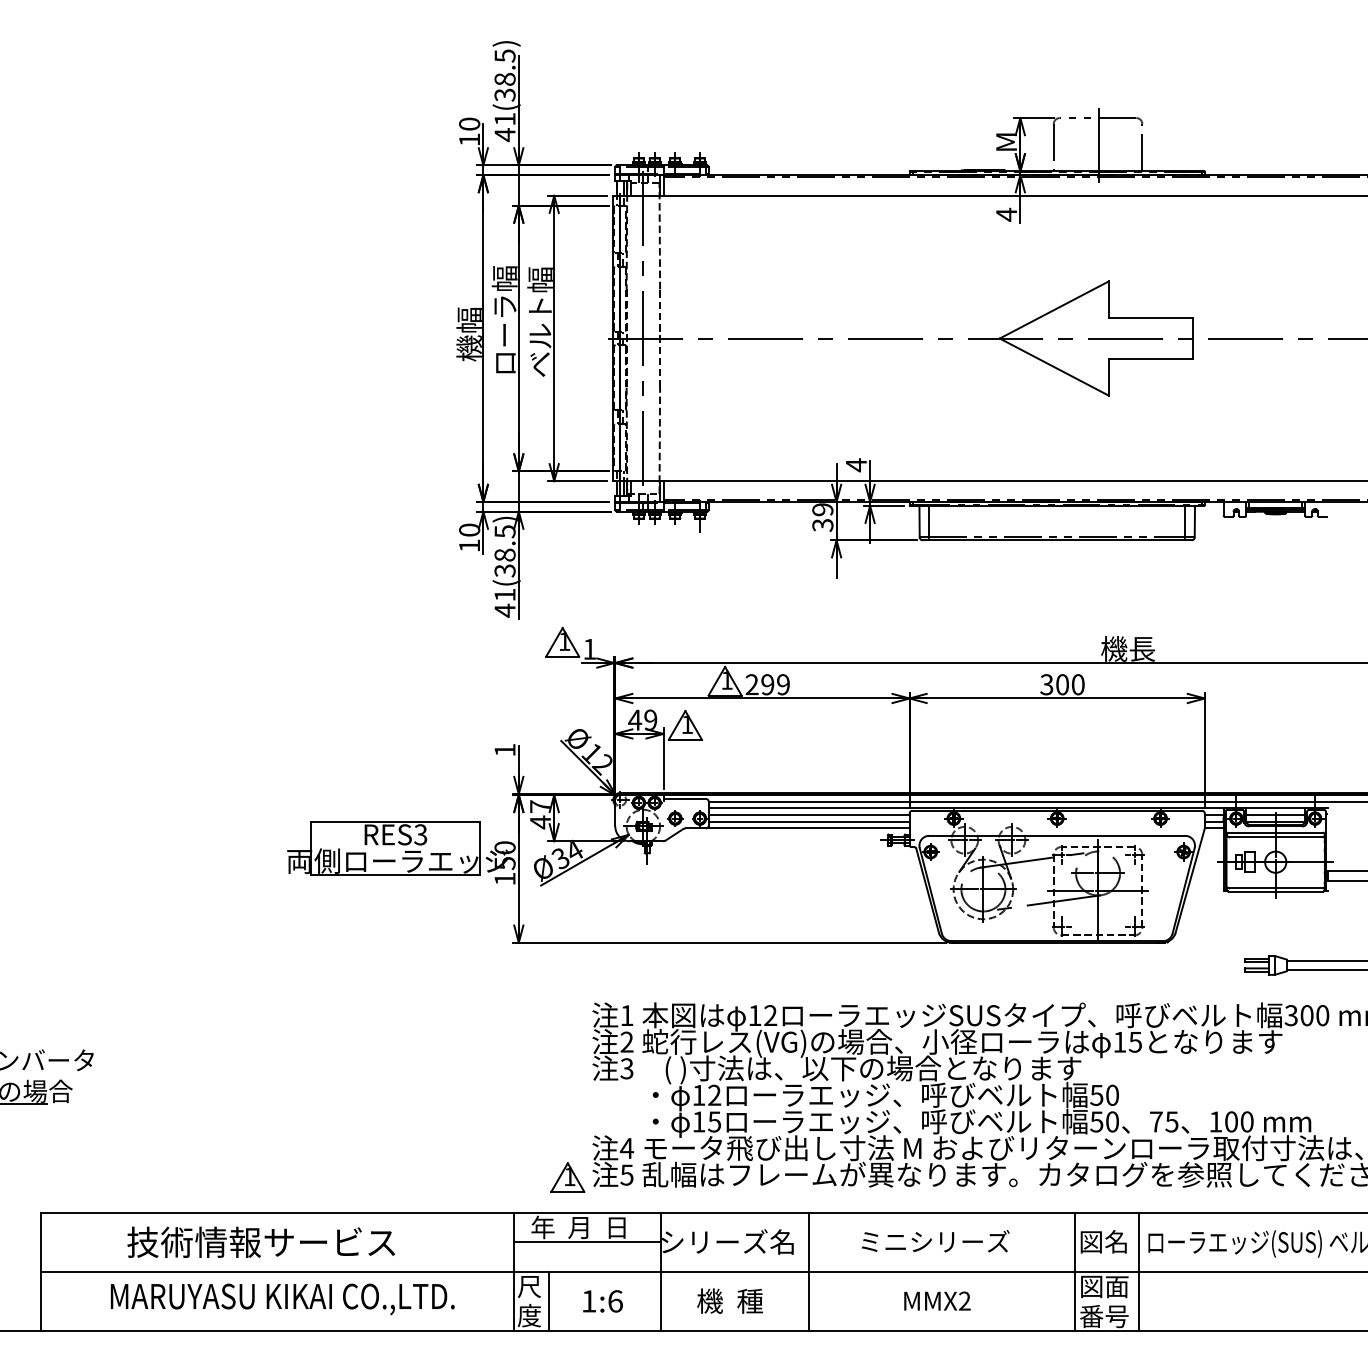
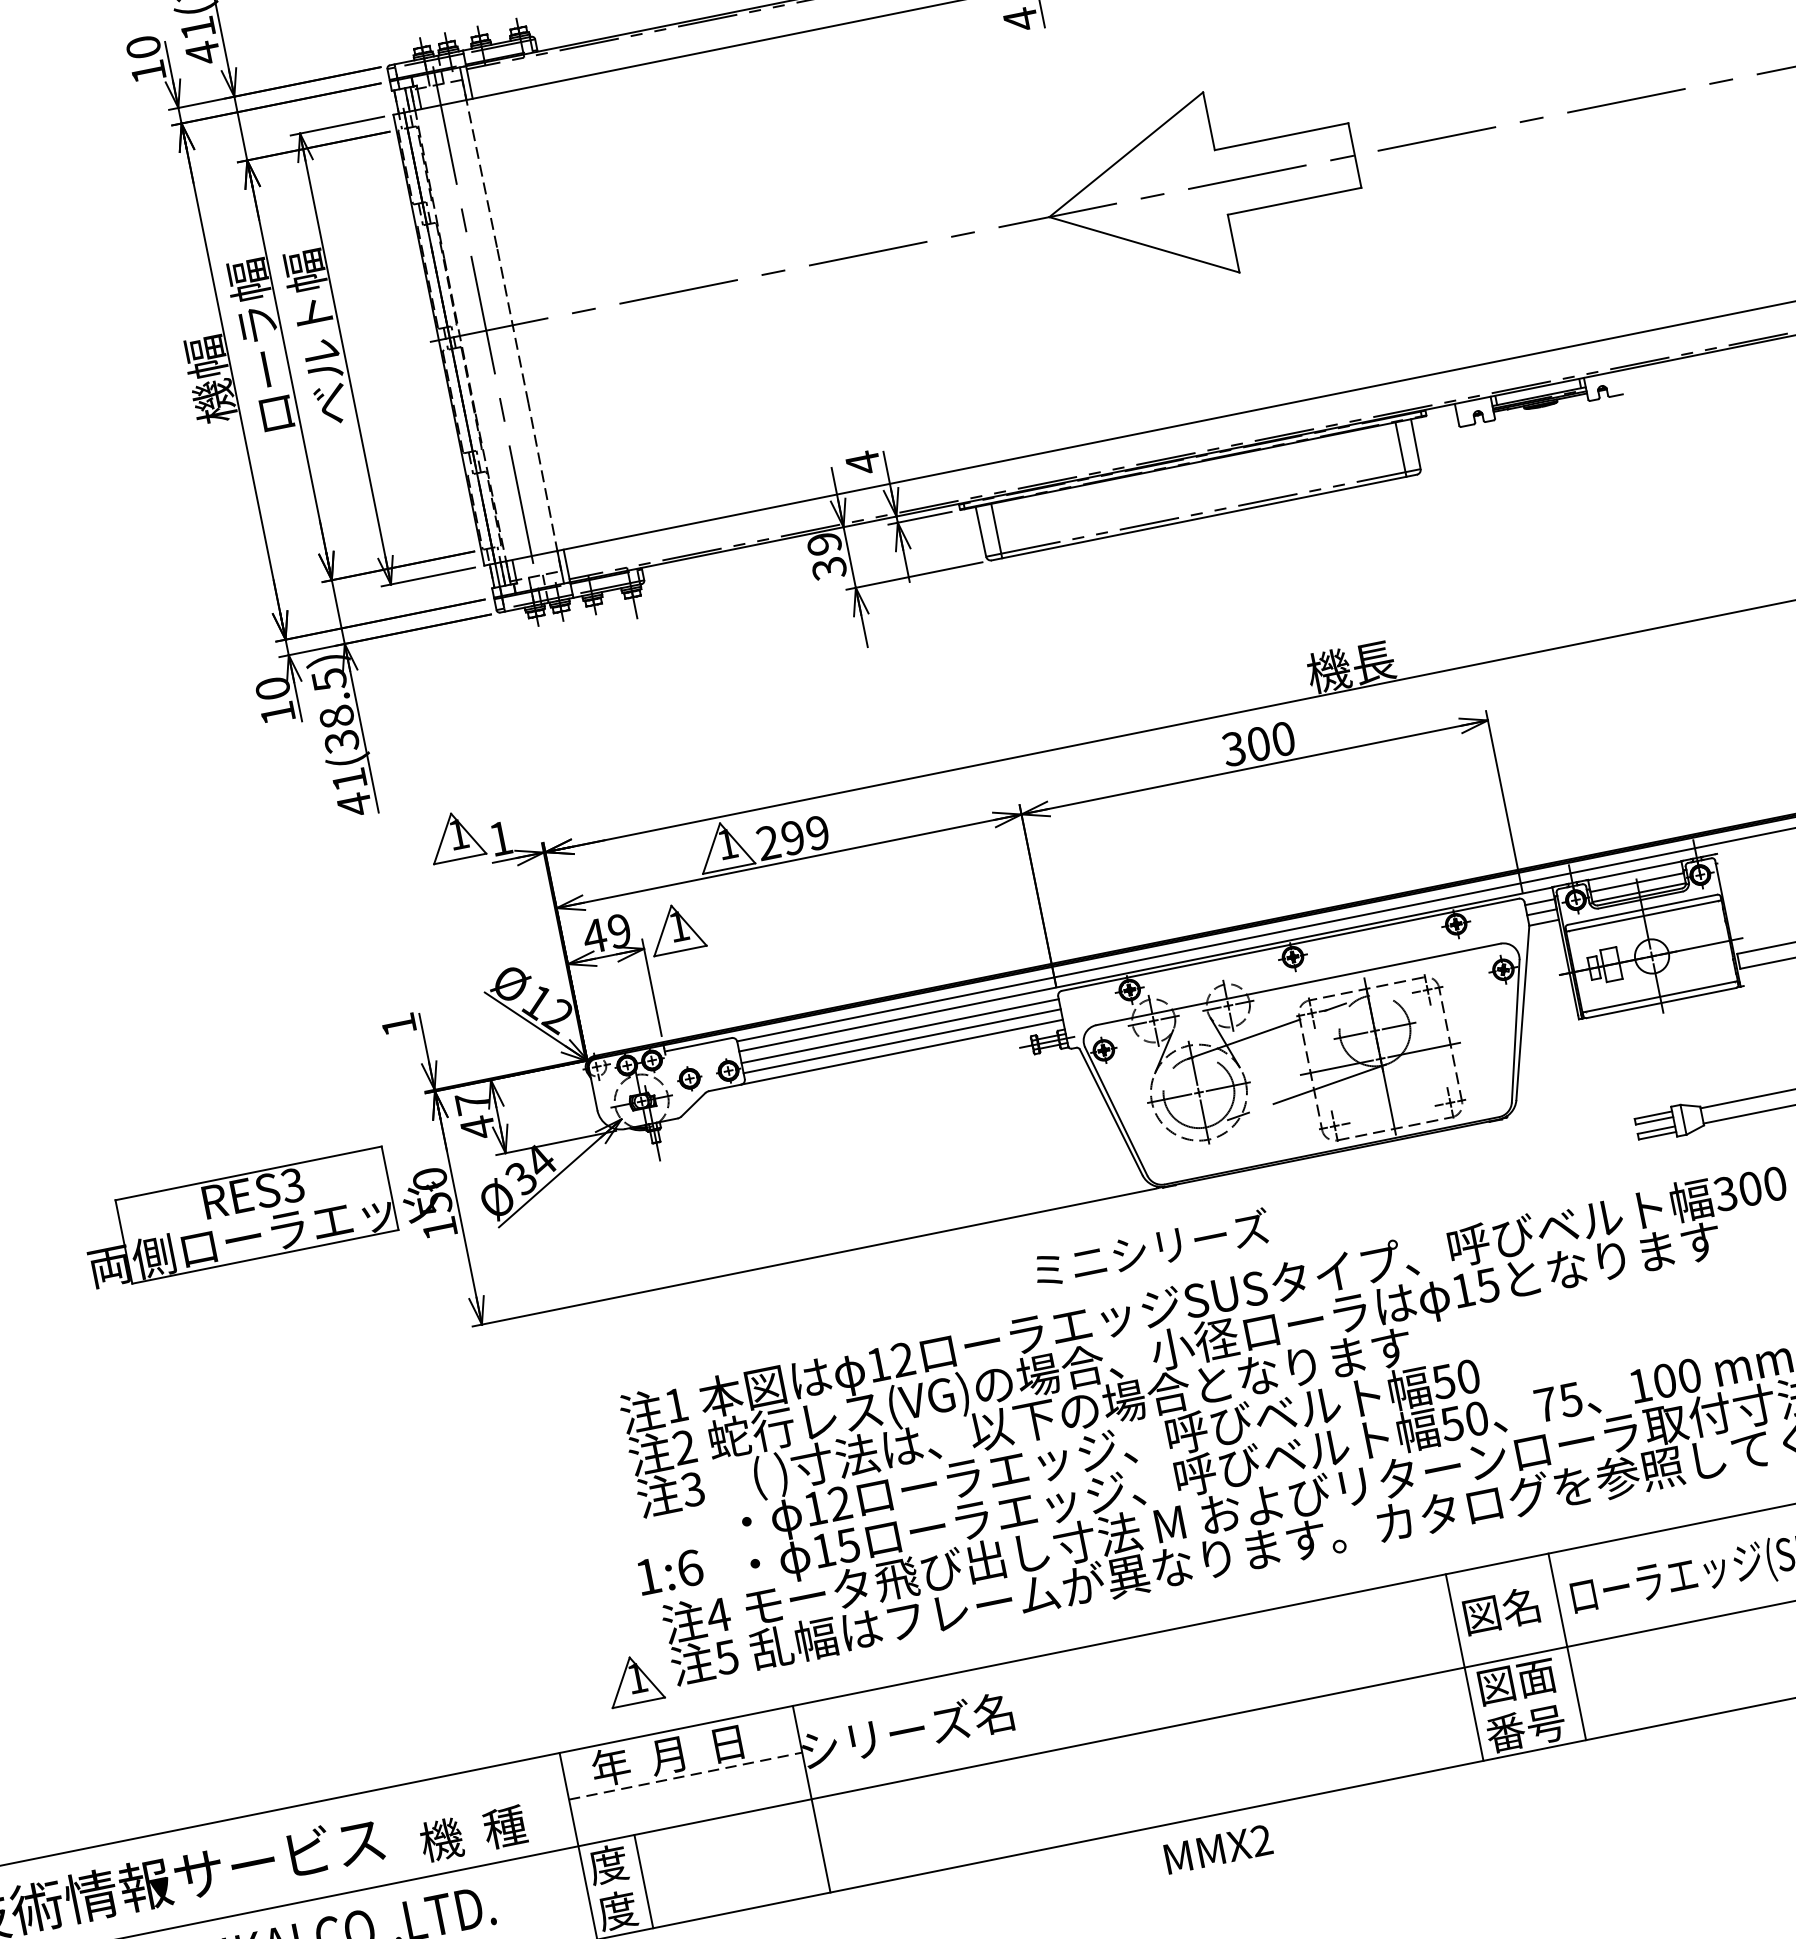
text: (935, 1241) -> (1151, 1248), moved
line: (587, 1242) -> (685, 1776), solid -> dashed
line: (808, 1271) -> (1044, 1751), removed
text: (529, 1286) -> (608, 1864), 尺 -> 度
text: (729, 1300) -> (472, 1832), moved
text: (937, 1300) -> (1218, 1848), moved
text: (602, 1301) -> (669, 1572), moved

